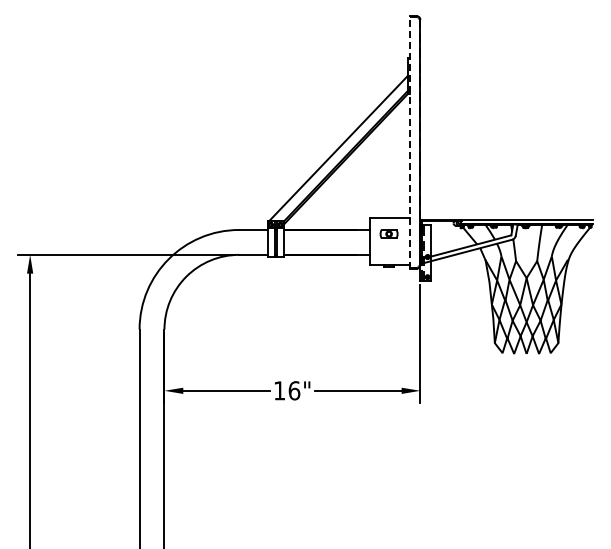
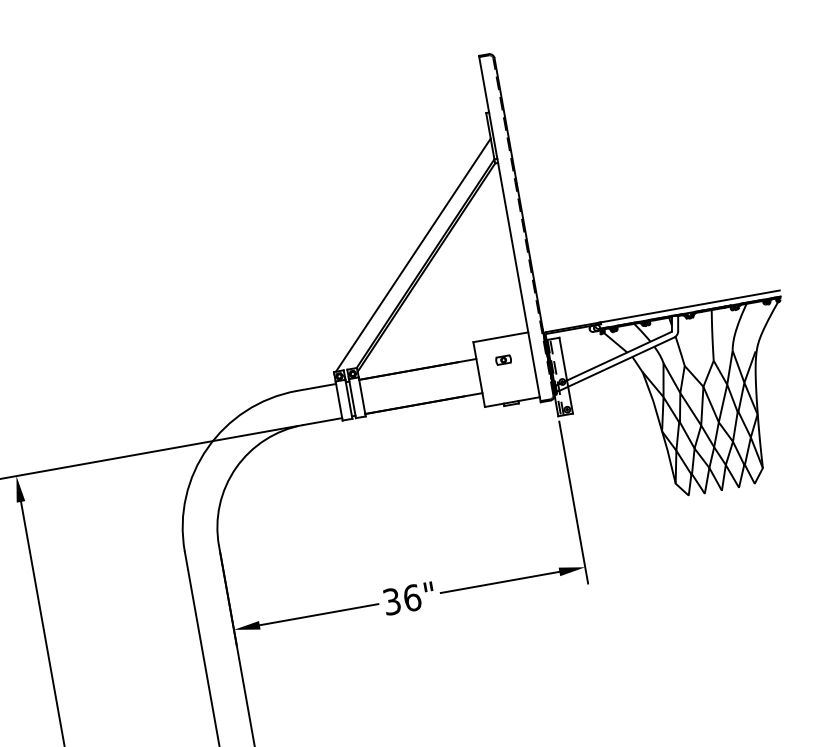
line: (409, 141) -> (509, 227), dashed -> solid
part: (388, 234) -> (503, 360), size x0.62
text: (279, 390) -> (391, 601), 16" -> 36"

